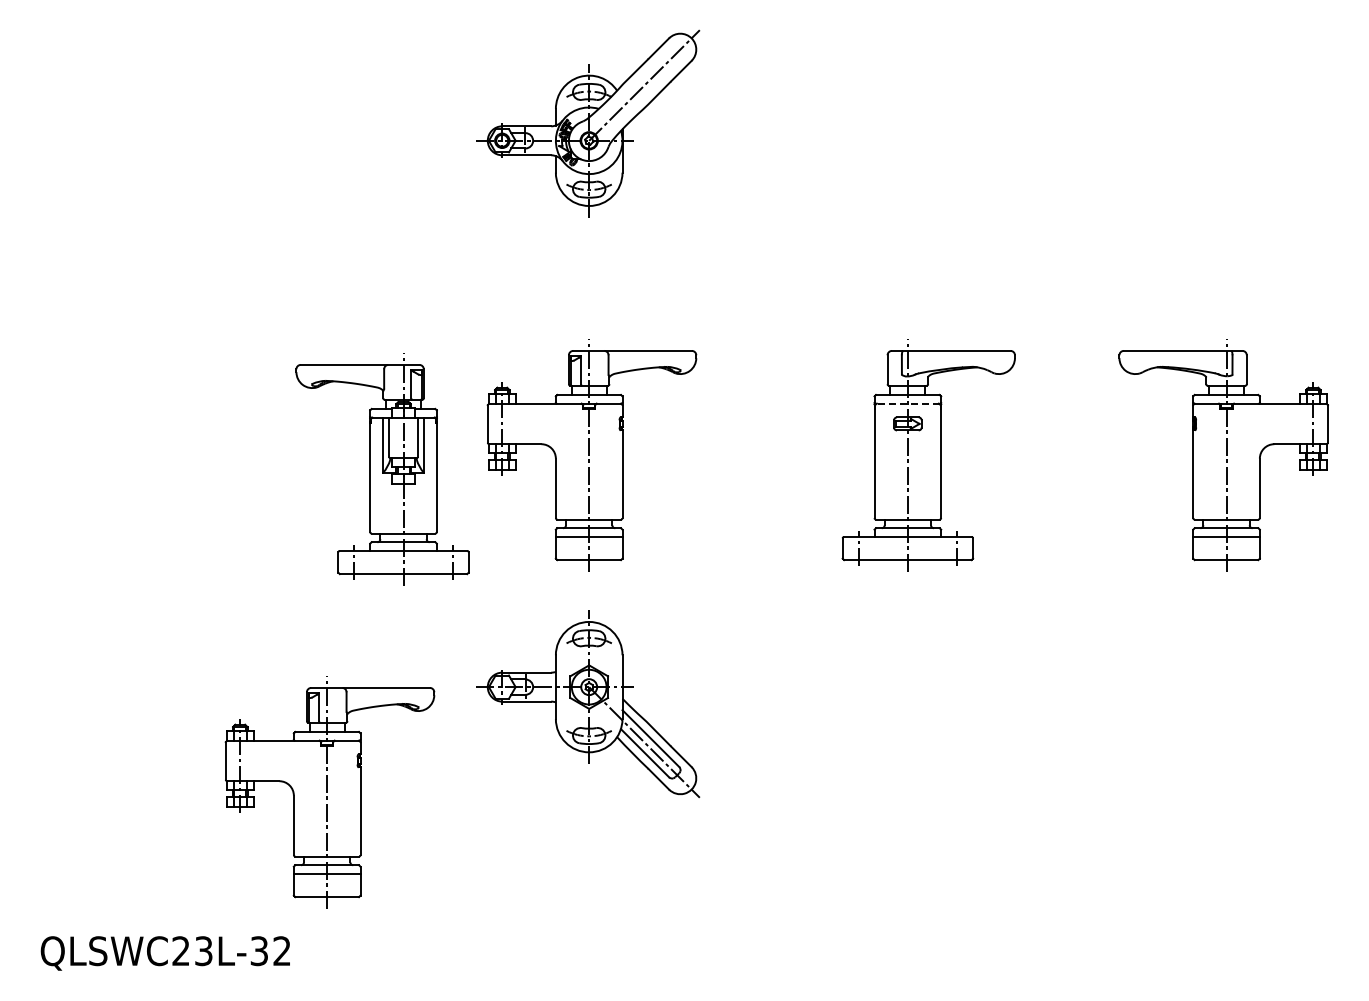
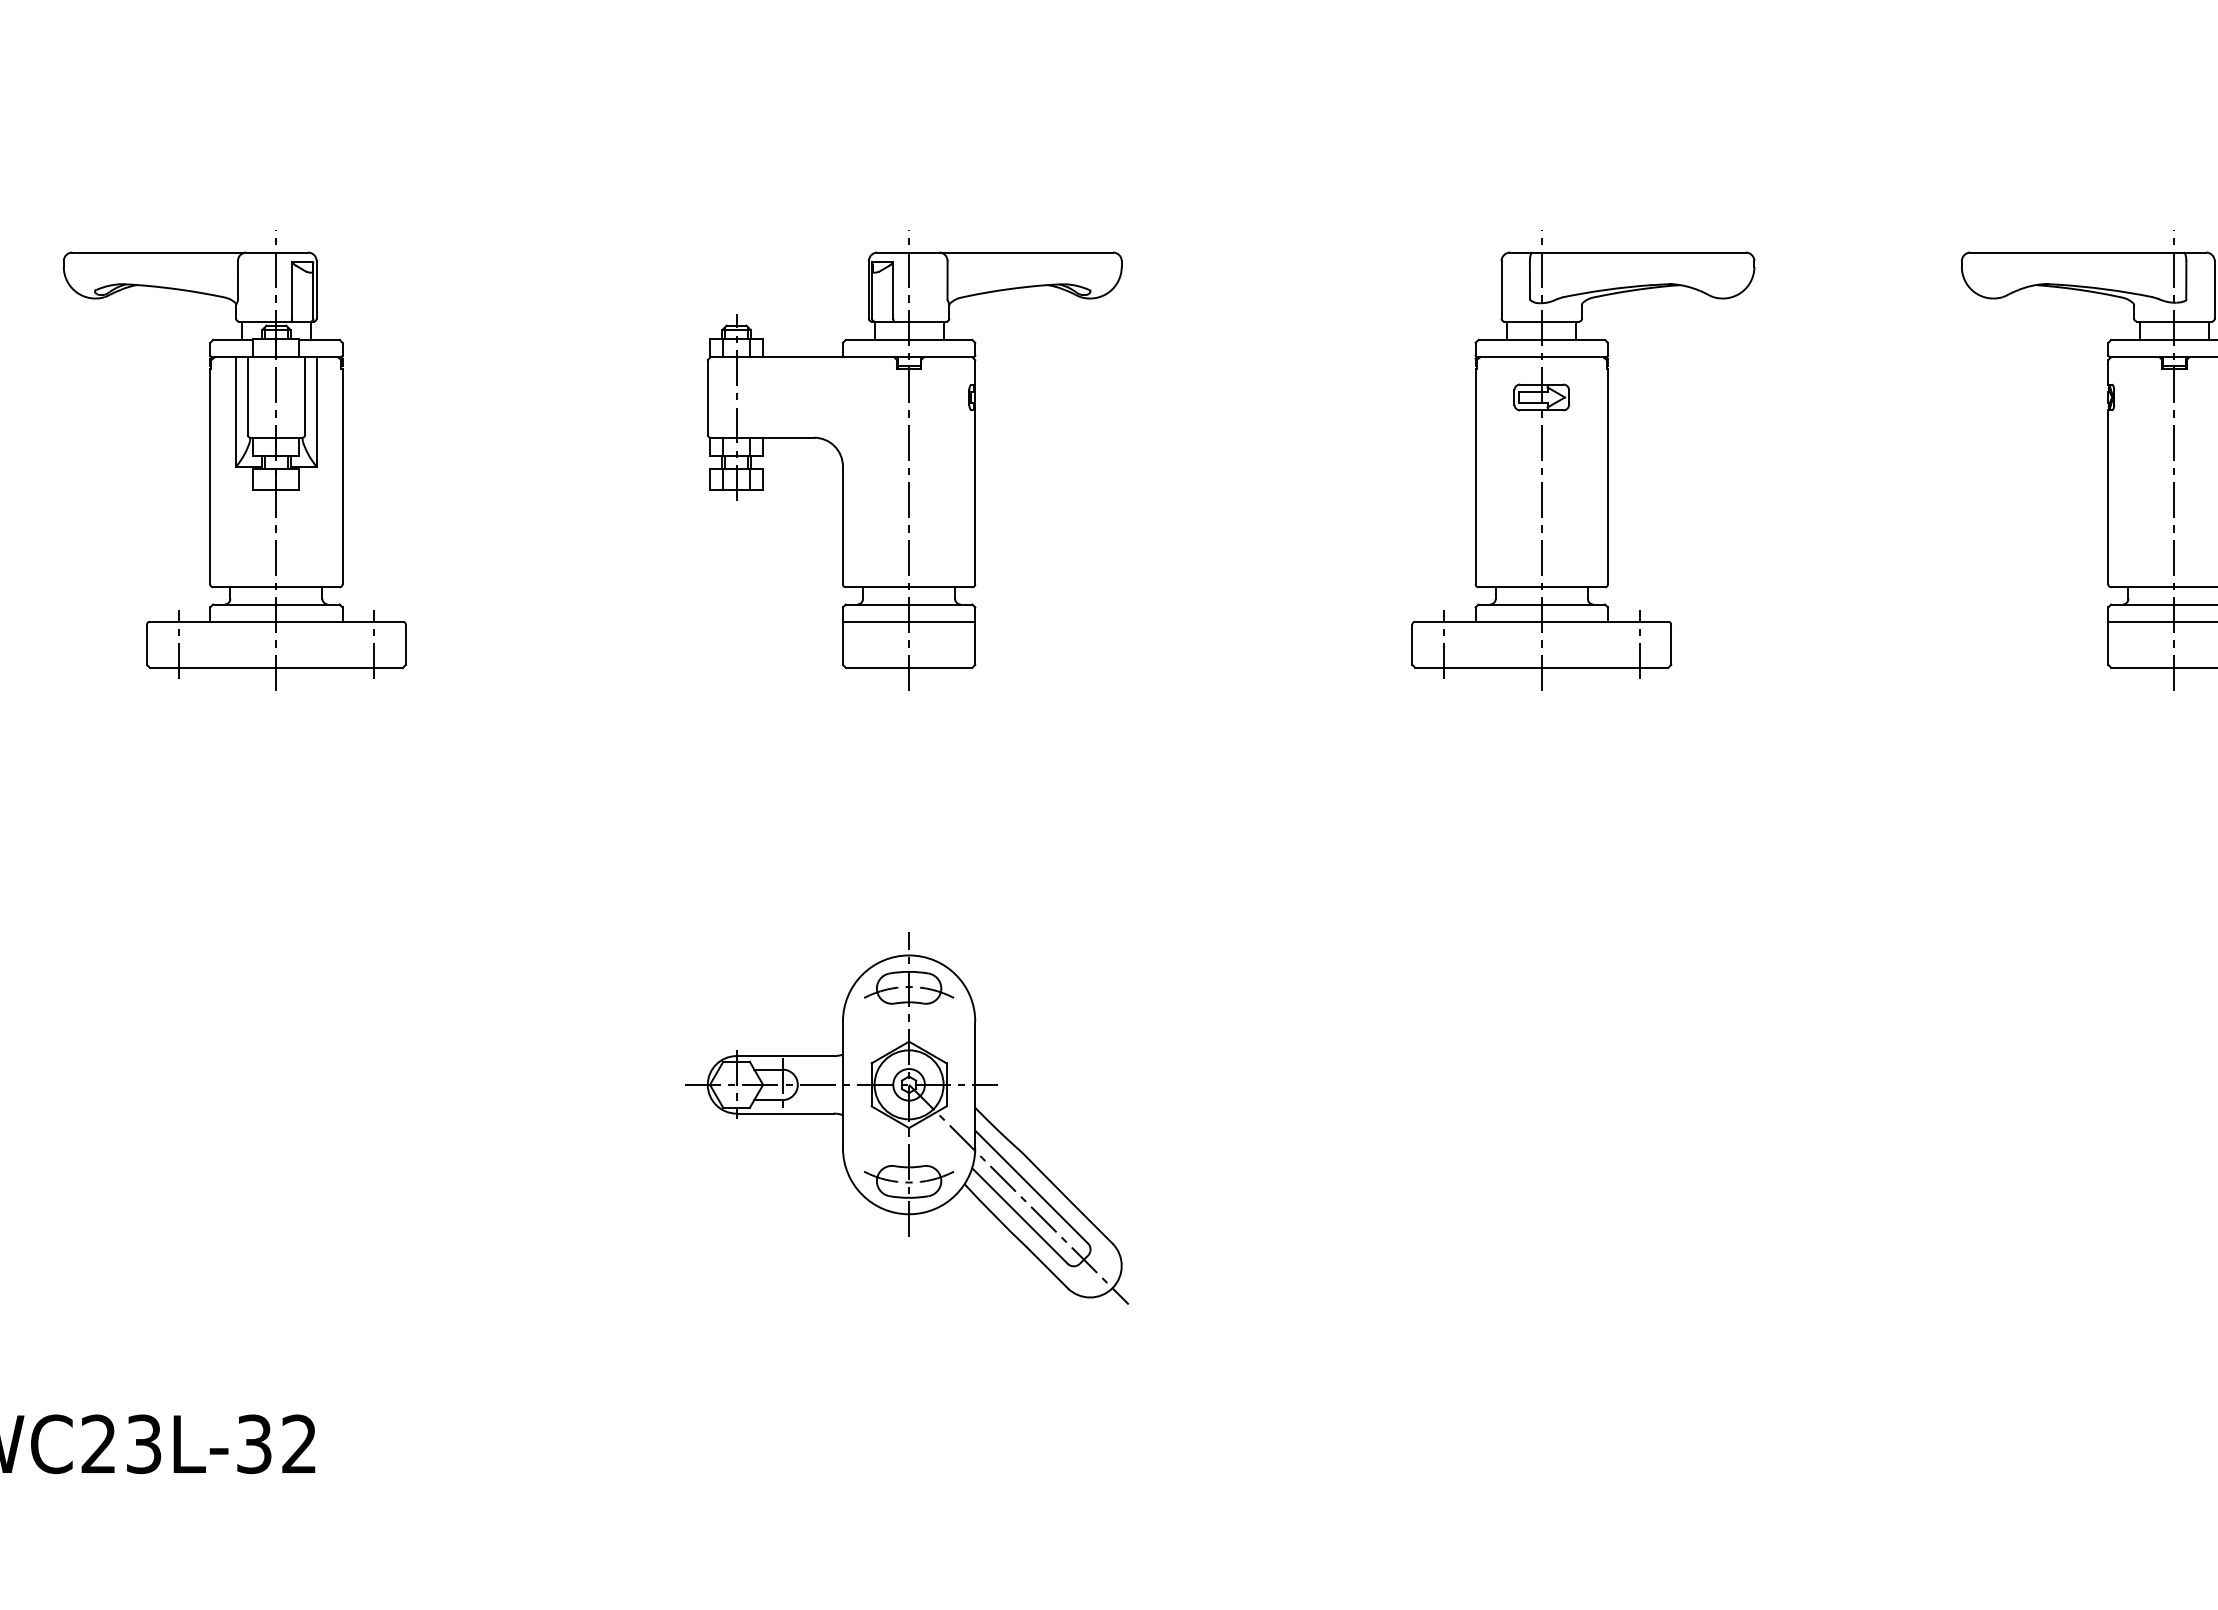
line: (907, 403) -> (1541, 356), dashed -> solid
part: (382, 469) -> (234, 460), moved
part: (588, 704) -> (907, 1119), moved
part: (329, 792) -> (393, 1129), removed

